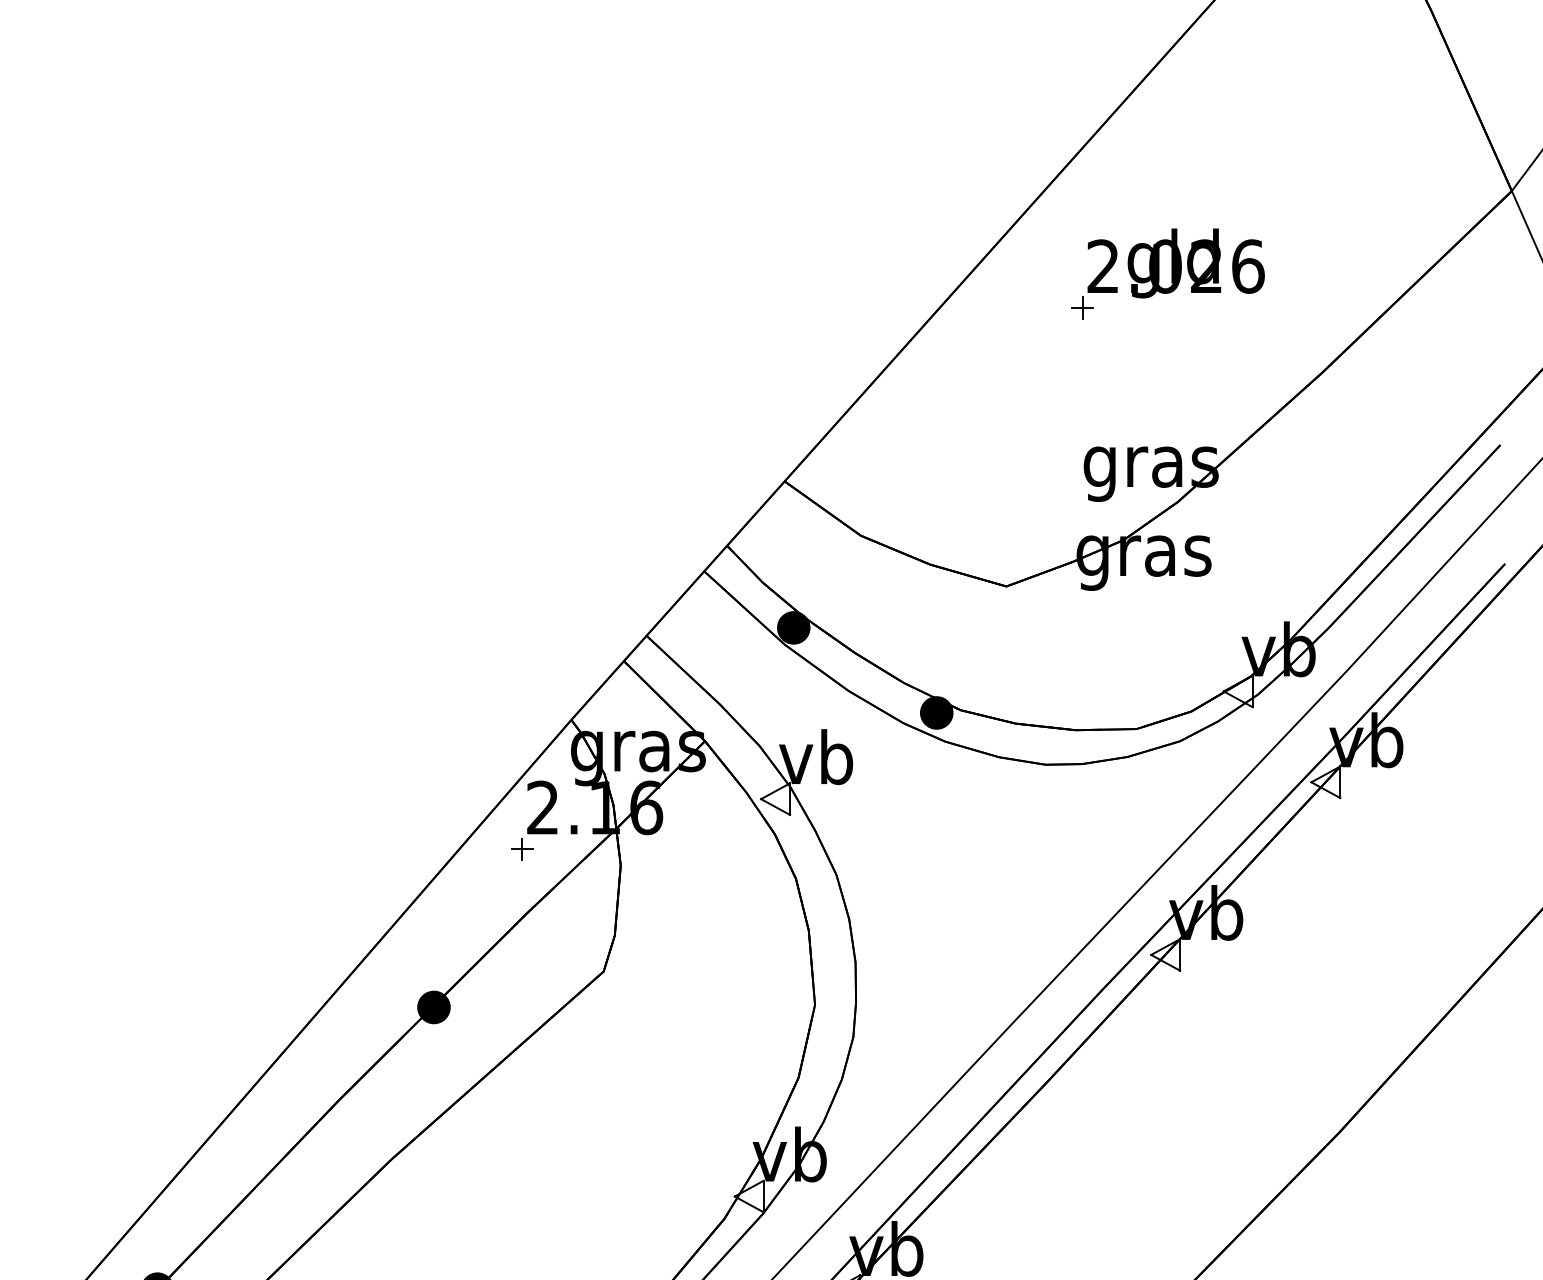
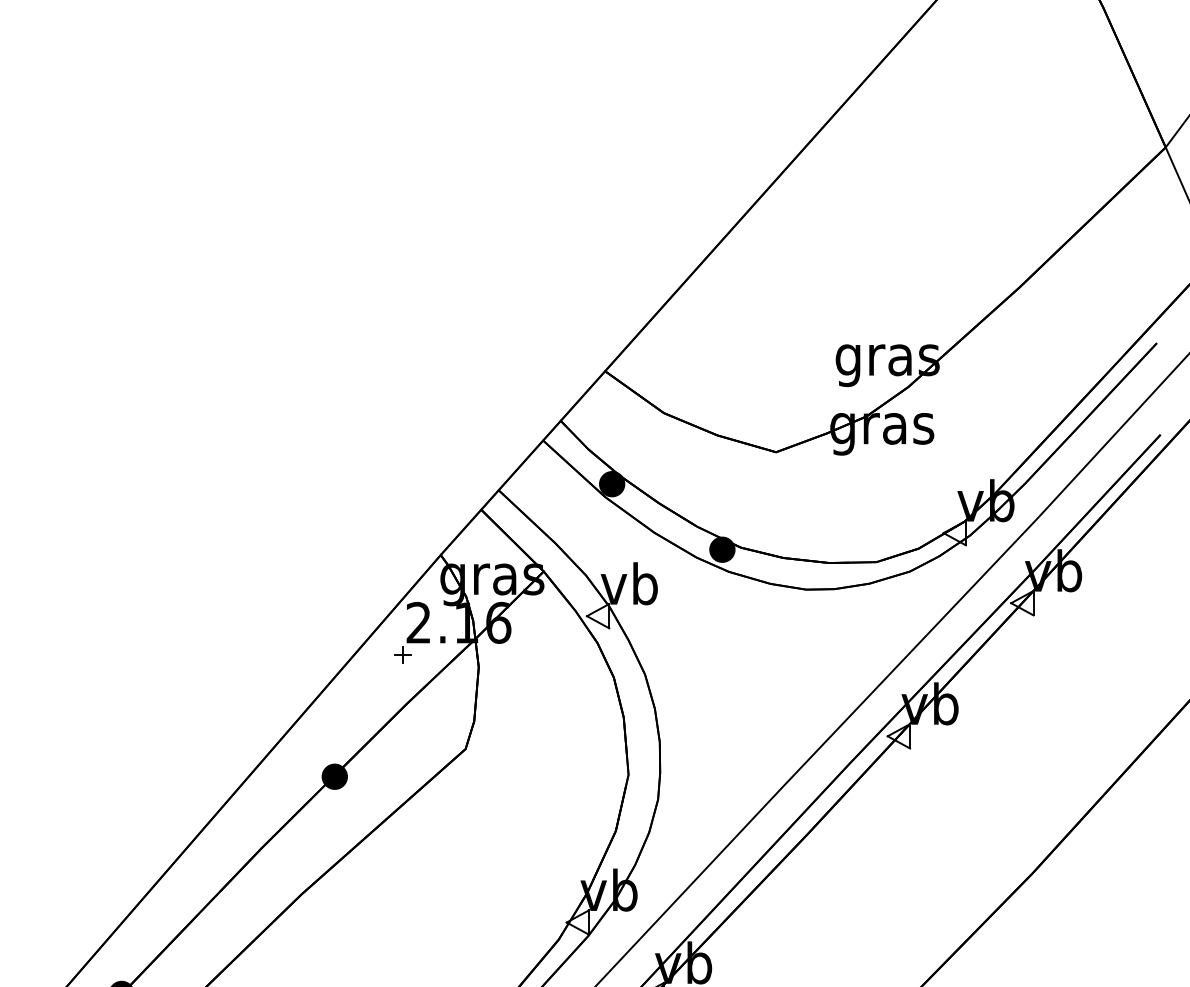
part: (1167, 273) -> (900, 210), removed

